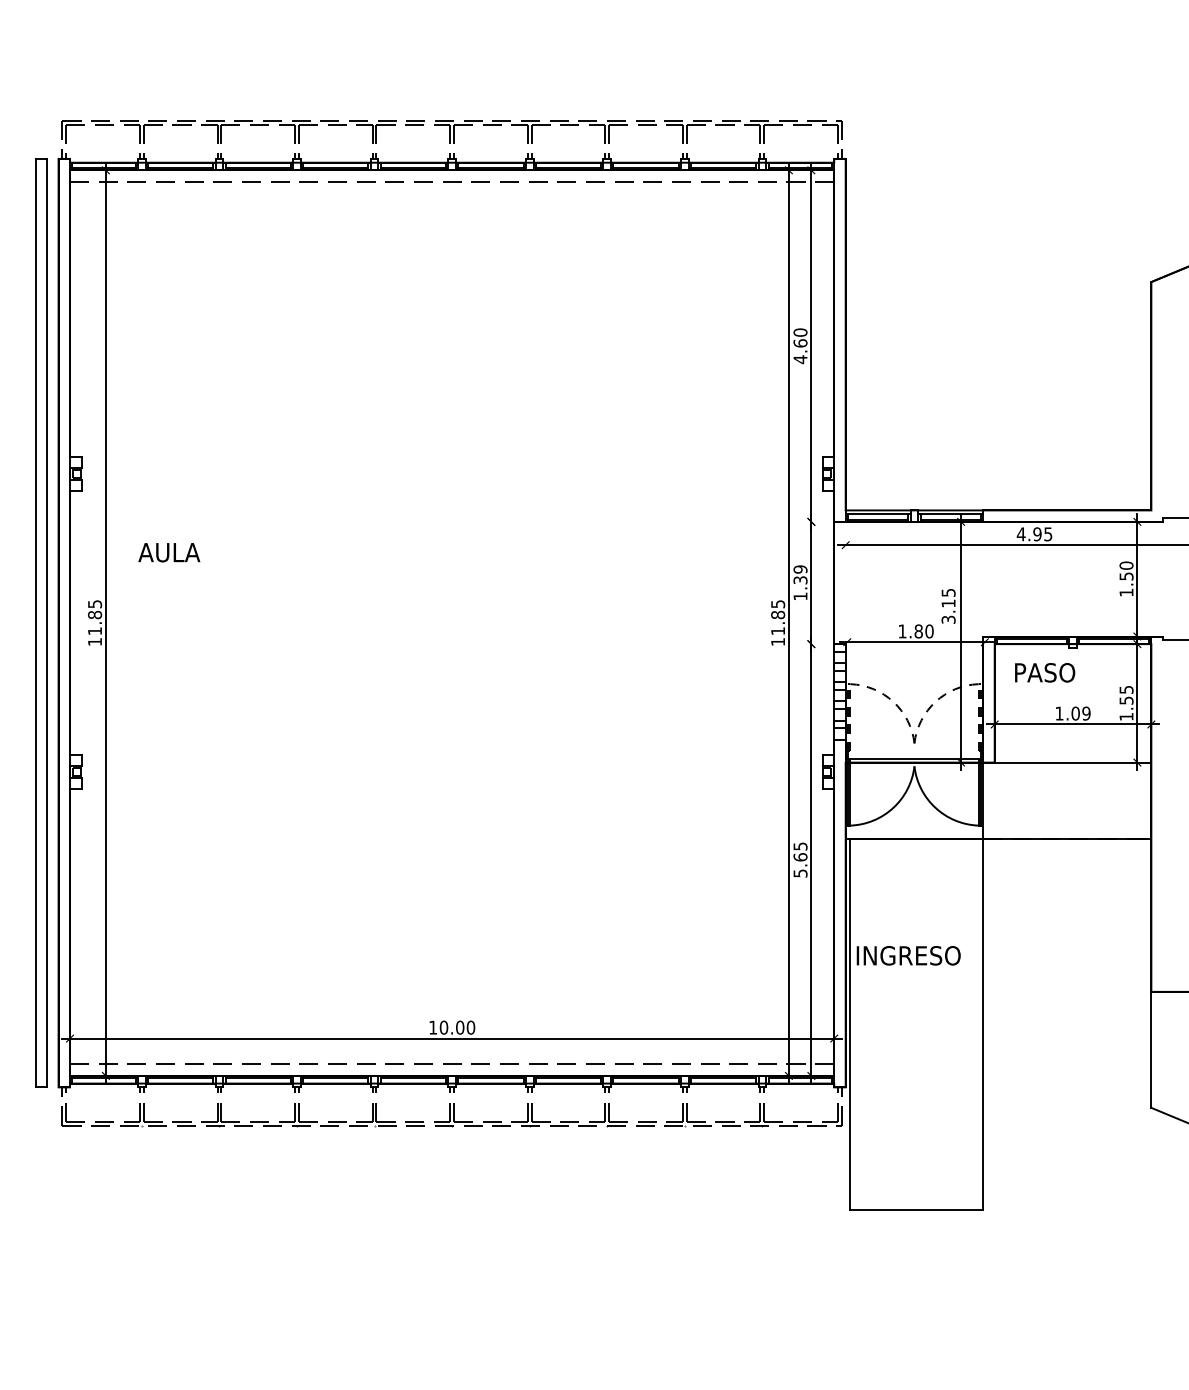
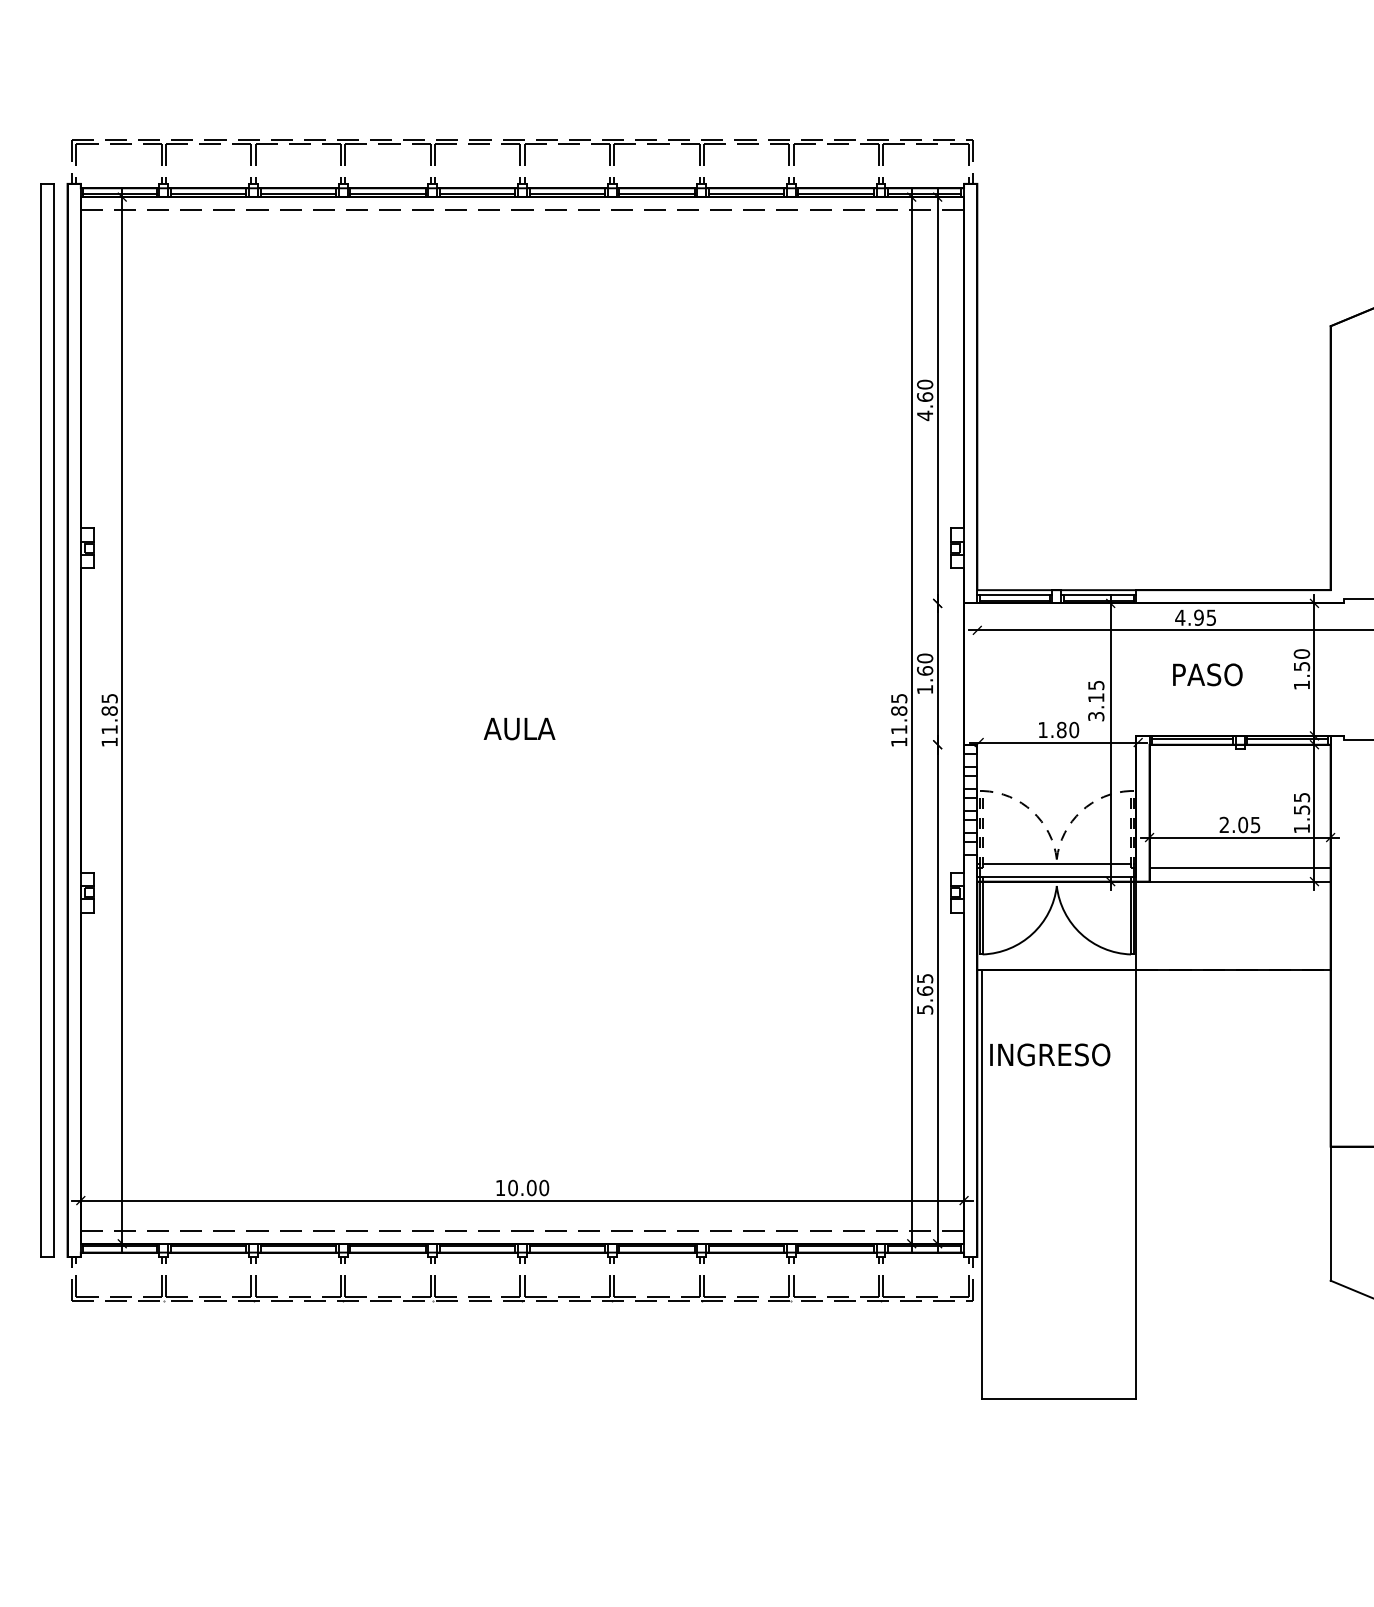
text: (169, 553) -> (519, 729), moved
text: (800, 574) -> (925, 664), 1.39 -> 1.60
text: (1044, 672) -> (1207, 674), moved
text: (1072, 713) -> (1239, 824), 1.09 -> 2.05
line: (914, 746) -> (1056, 863), added
line: (1072, 751) -> (1239, 868), added
text: (909, 955) -> (1050, 1054), moved

